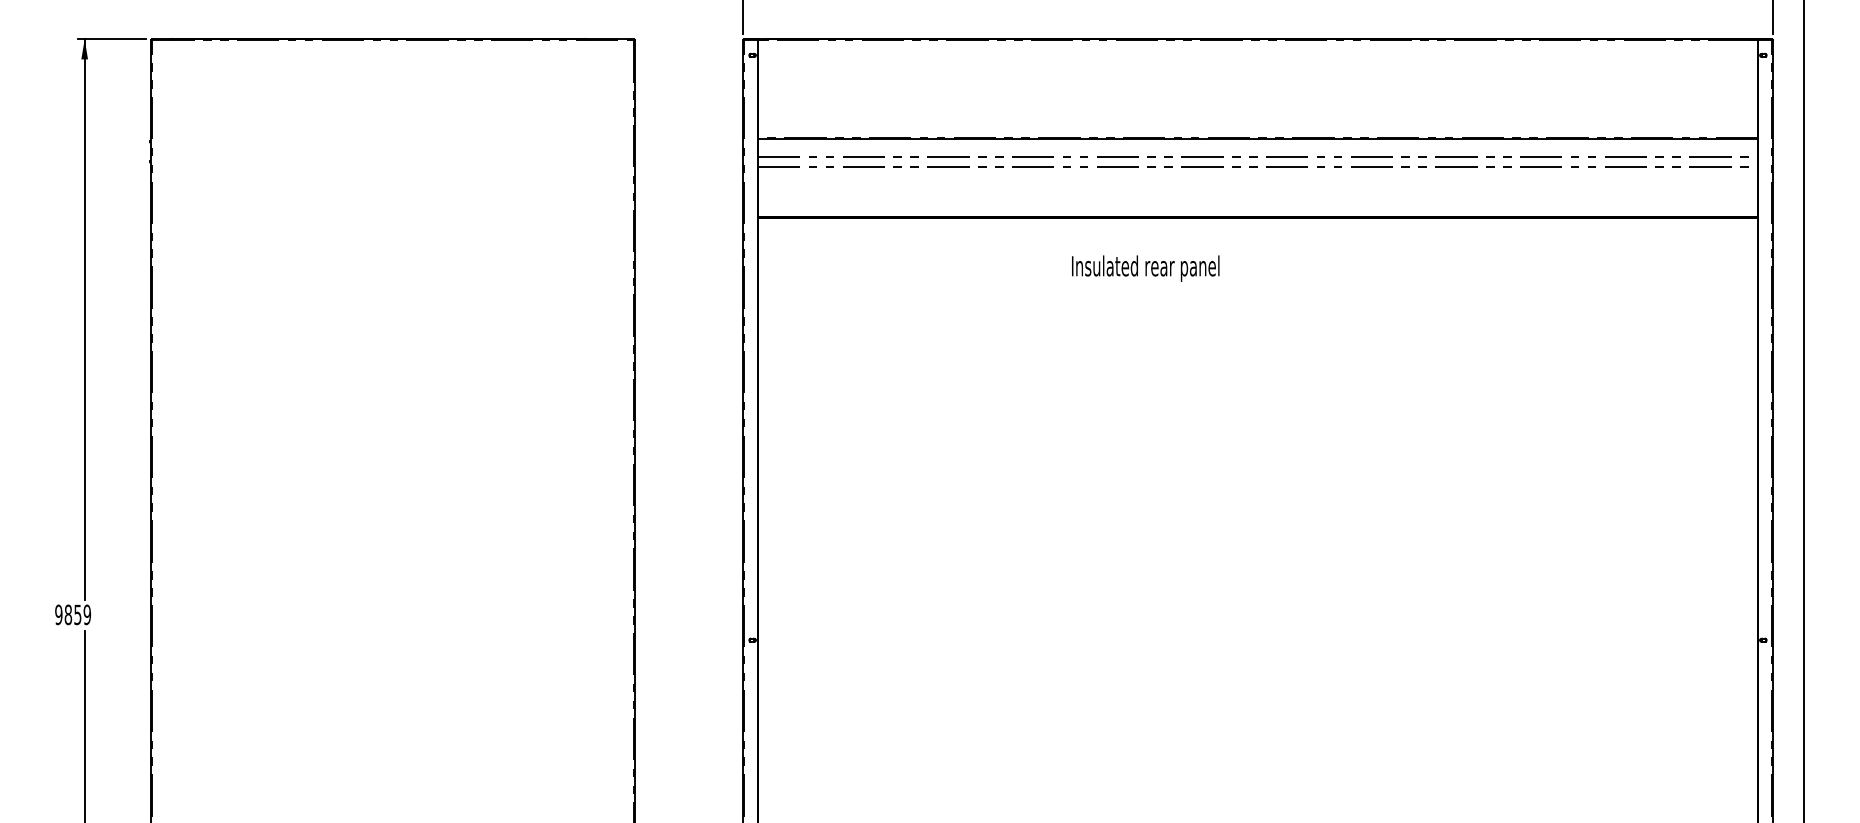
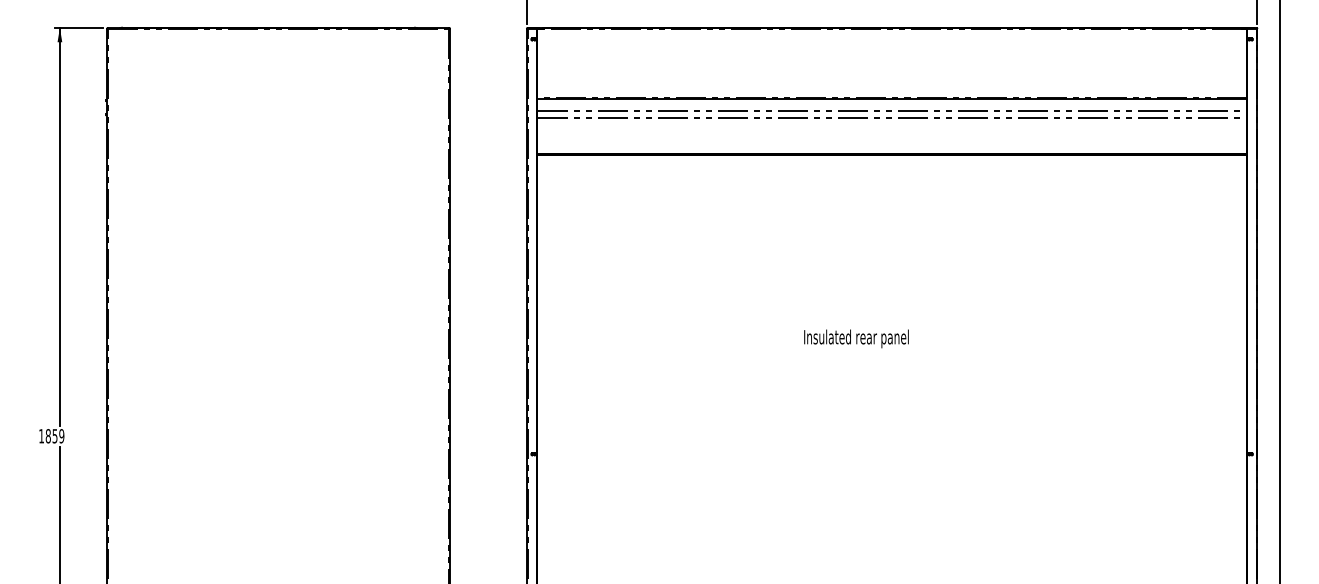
text: (1145, 268) -> (856, 338), moved
text: (58, 614) -> (41, 435), 9859 -> 1859

